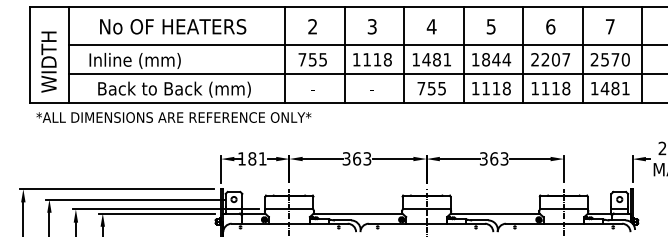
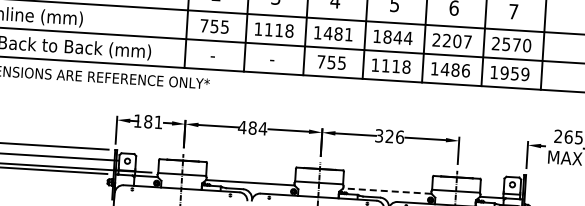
text: (555, 88) -> (455, 70), 1118 -> 1486
text: (614, 88) -> (514, 73), 1481 -> 1959
text: (356, 158) -> (252, 127), 363 -> 484
text: (499, 158) -> (394, 136), 363 -> 326
line: (494, 213) -> (386, 191), solid -> dashed

